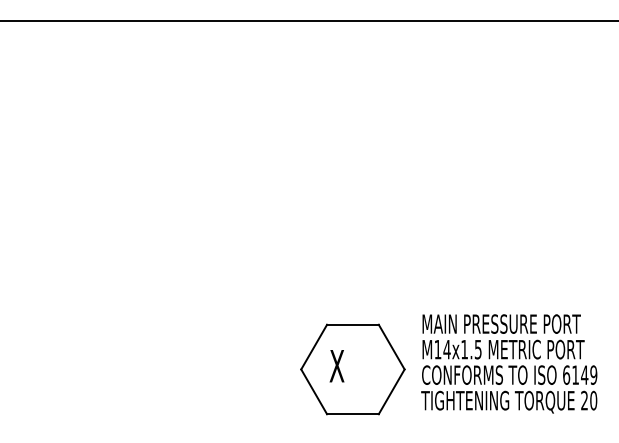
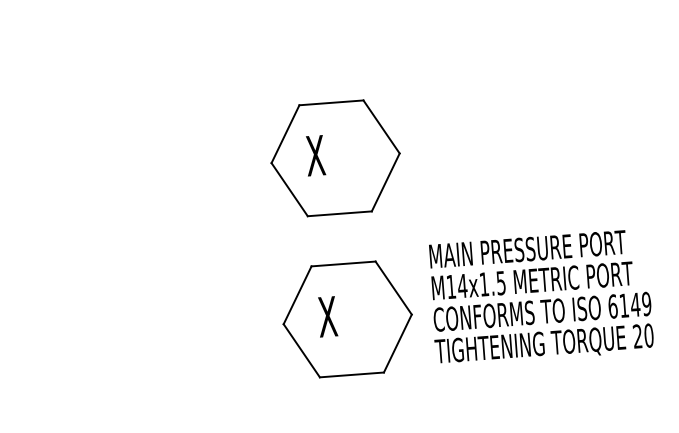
part: (352, 239) -> (335, 158), added

